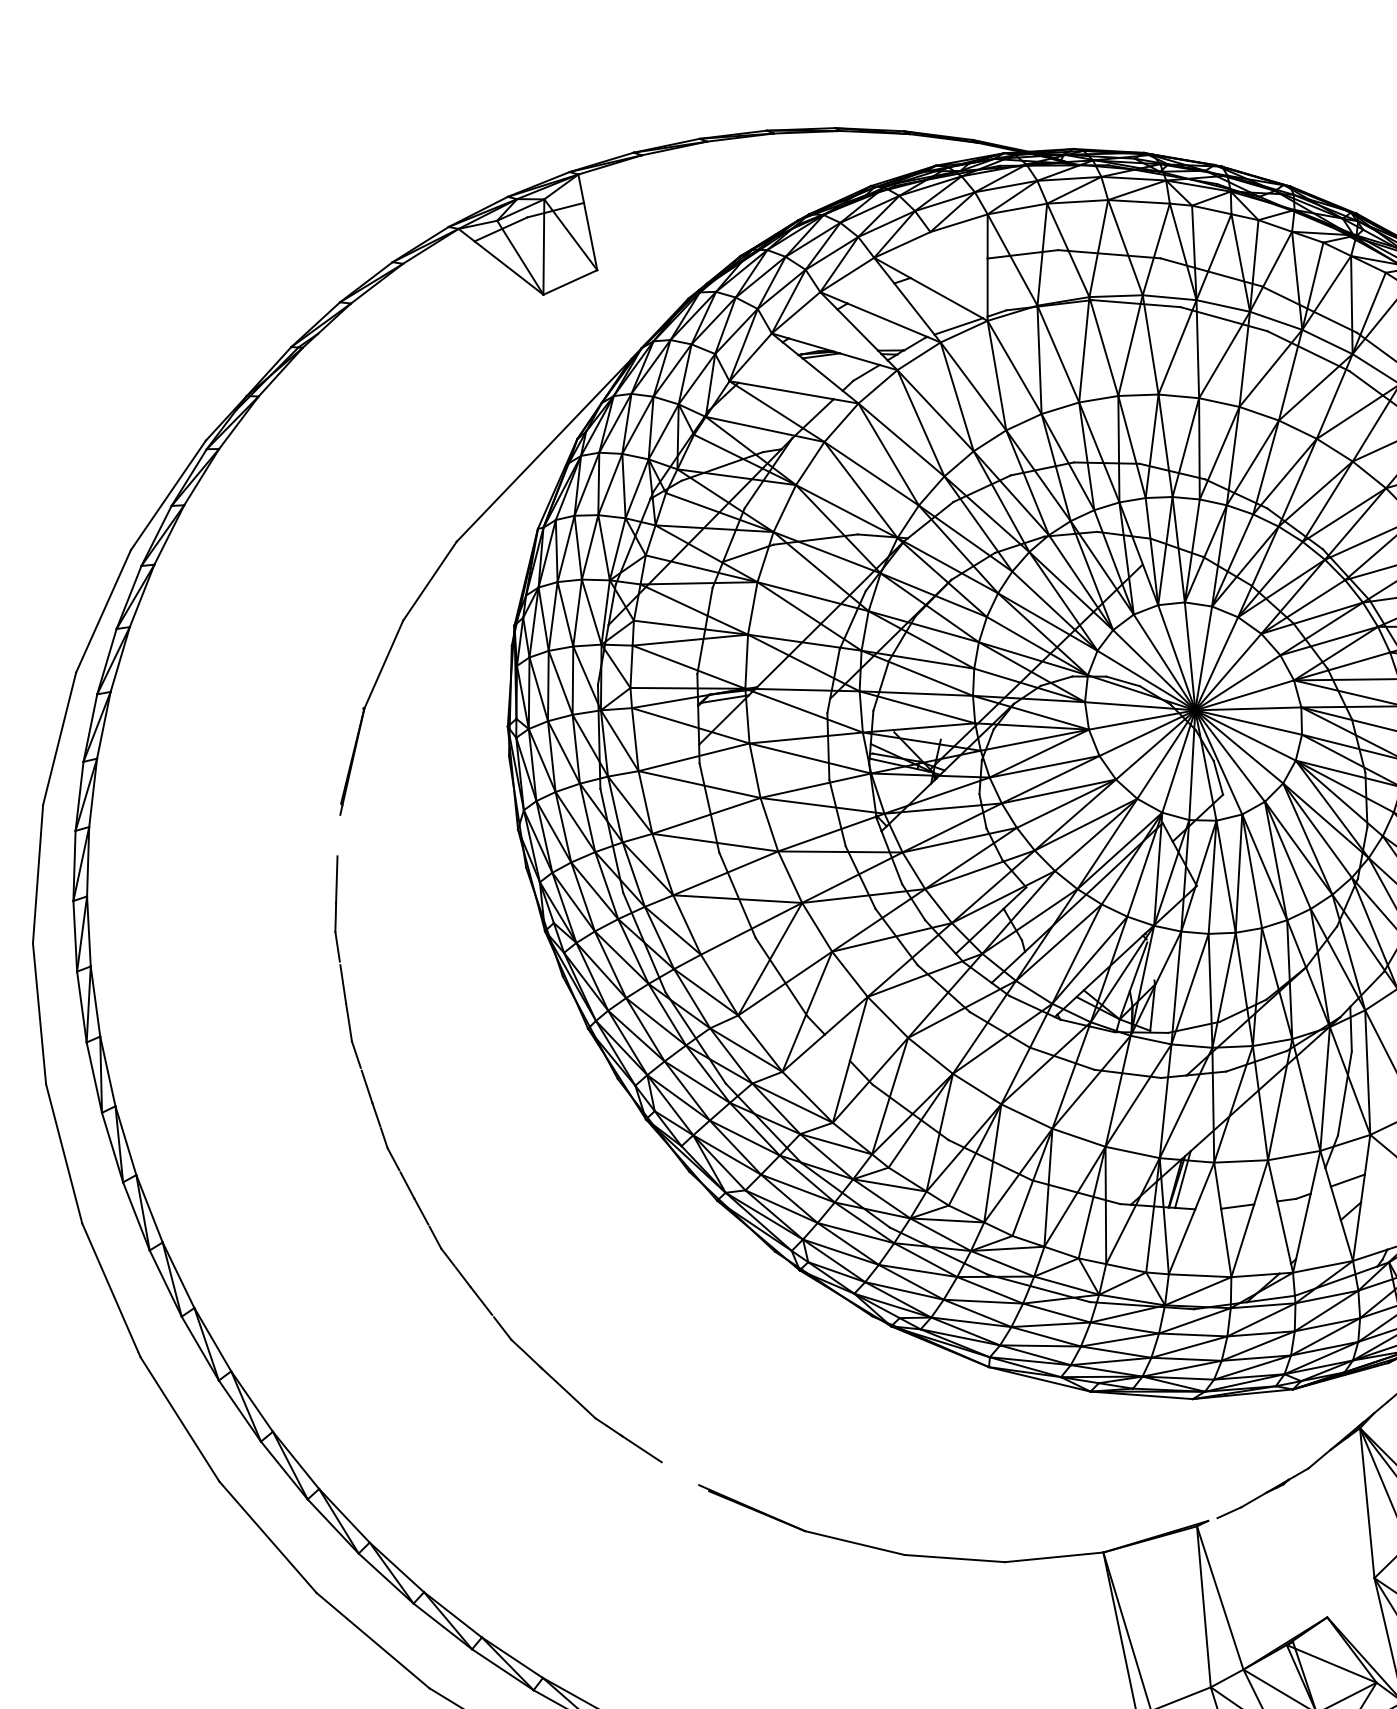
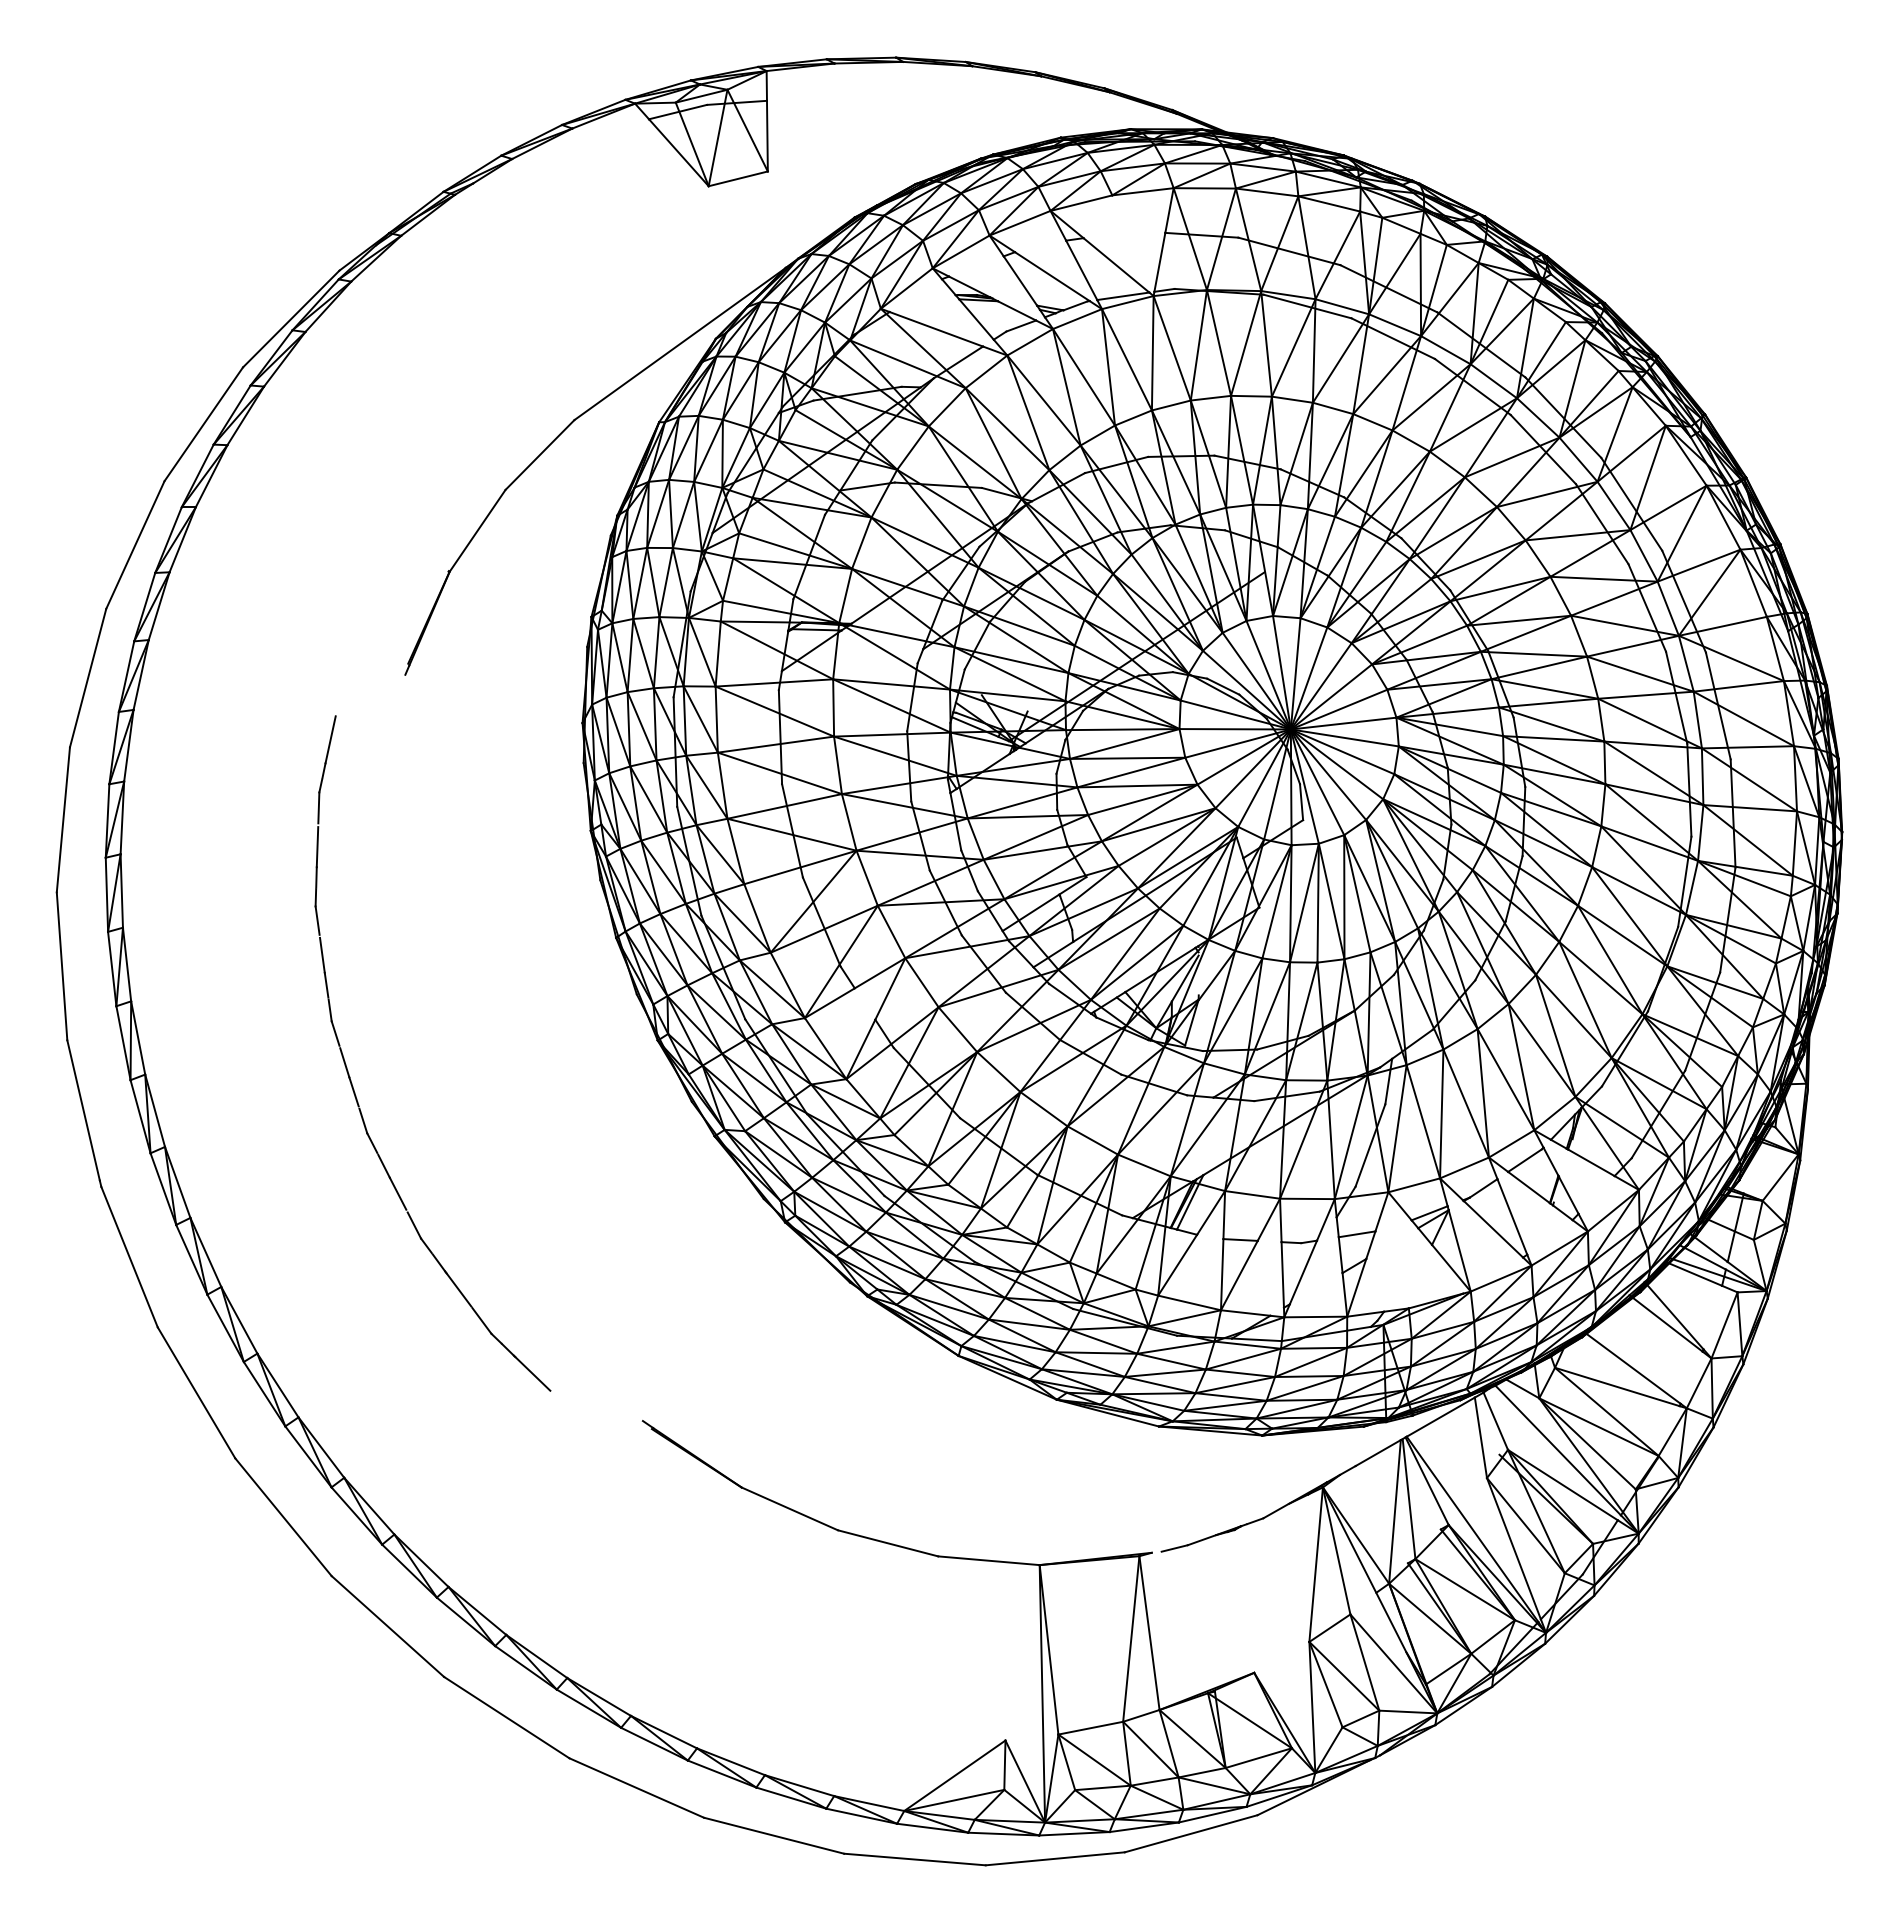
part: (415, 1197) -> (350, 1076), moved

